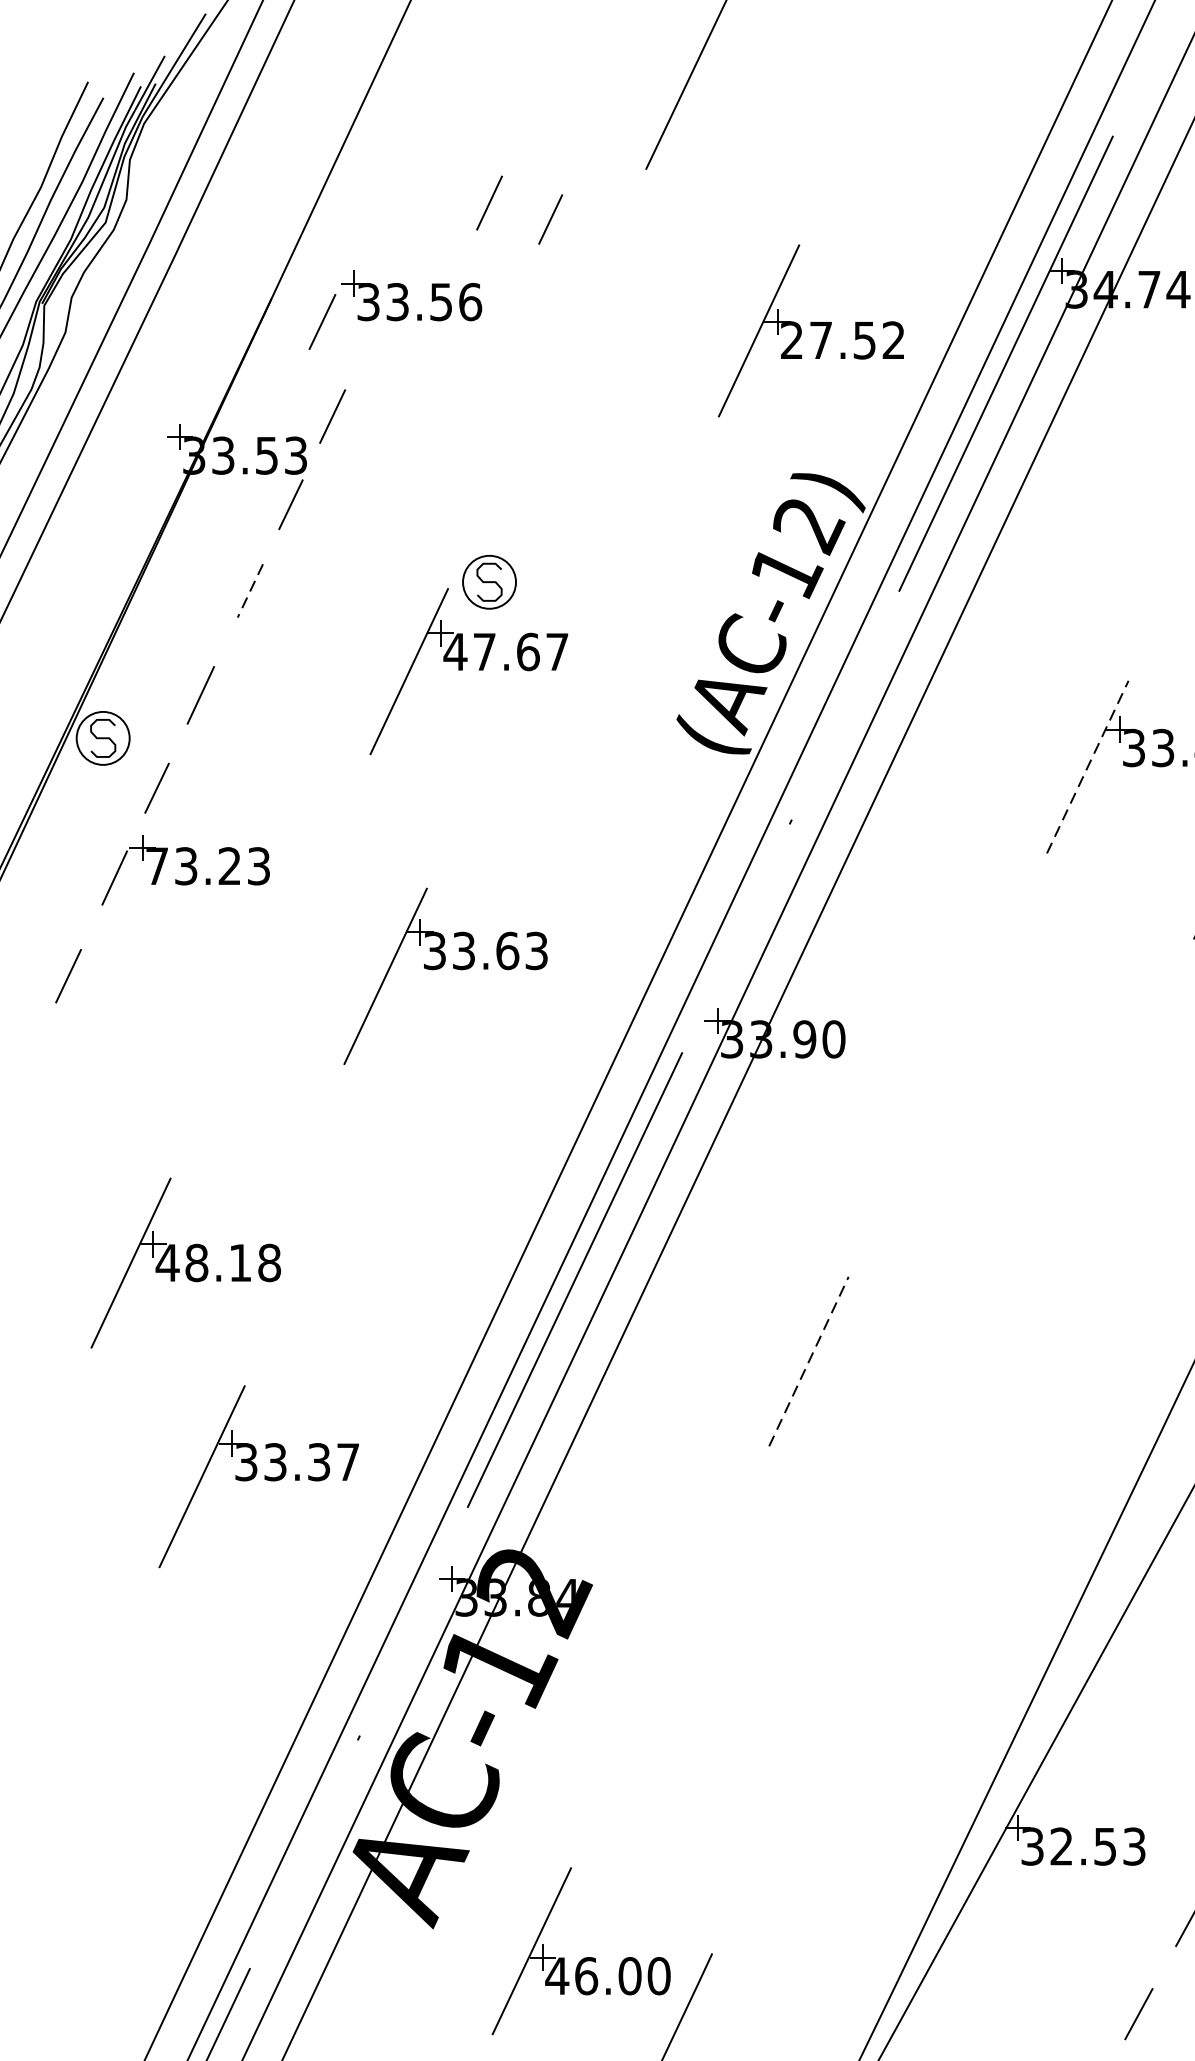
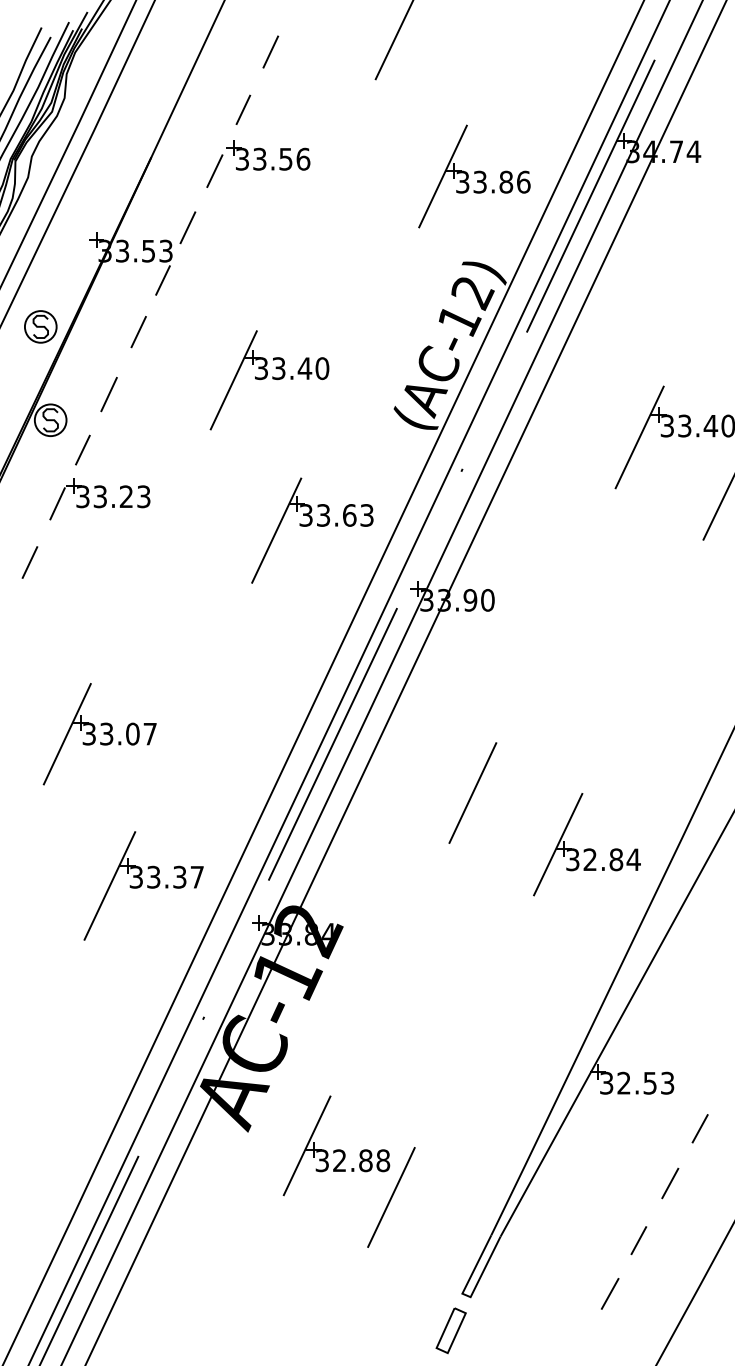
line: (489, 202) -> (270, 51), moved
line: (550, 218) -> (243, 109), moved
part: (395, 309) -> (258, 163), moved
text: (843, 339) -> (493, 181), 27.52 -> 33.86
part: (489, 581) -> (40, 326), moved
line: (249, 591) -> (138, 332), dashed -> solid
text: (505, 651) -> (291, 368), 47.67 -> 33.40
line: (1087, 767) -> (639, 437), dashed -> solid
text: (156, 865) -> (82, 496), 73.23 -> 33.23
part: (445, 976) -> (312, 530), moved
text: (218, 1261) -> (119, 733), 48.18 -> 33.07
line: (808, 1362) -> (472, 793), dashed -> solid
part: (998, 1447) -> (586, 844), added
part: (258, 1475) -> (143, 885), moved
text: (607, 1975) -> (352, 1160), 46.00 -> 32.88

